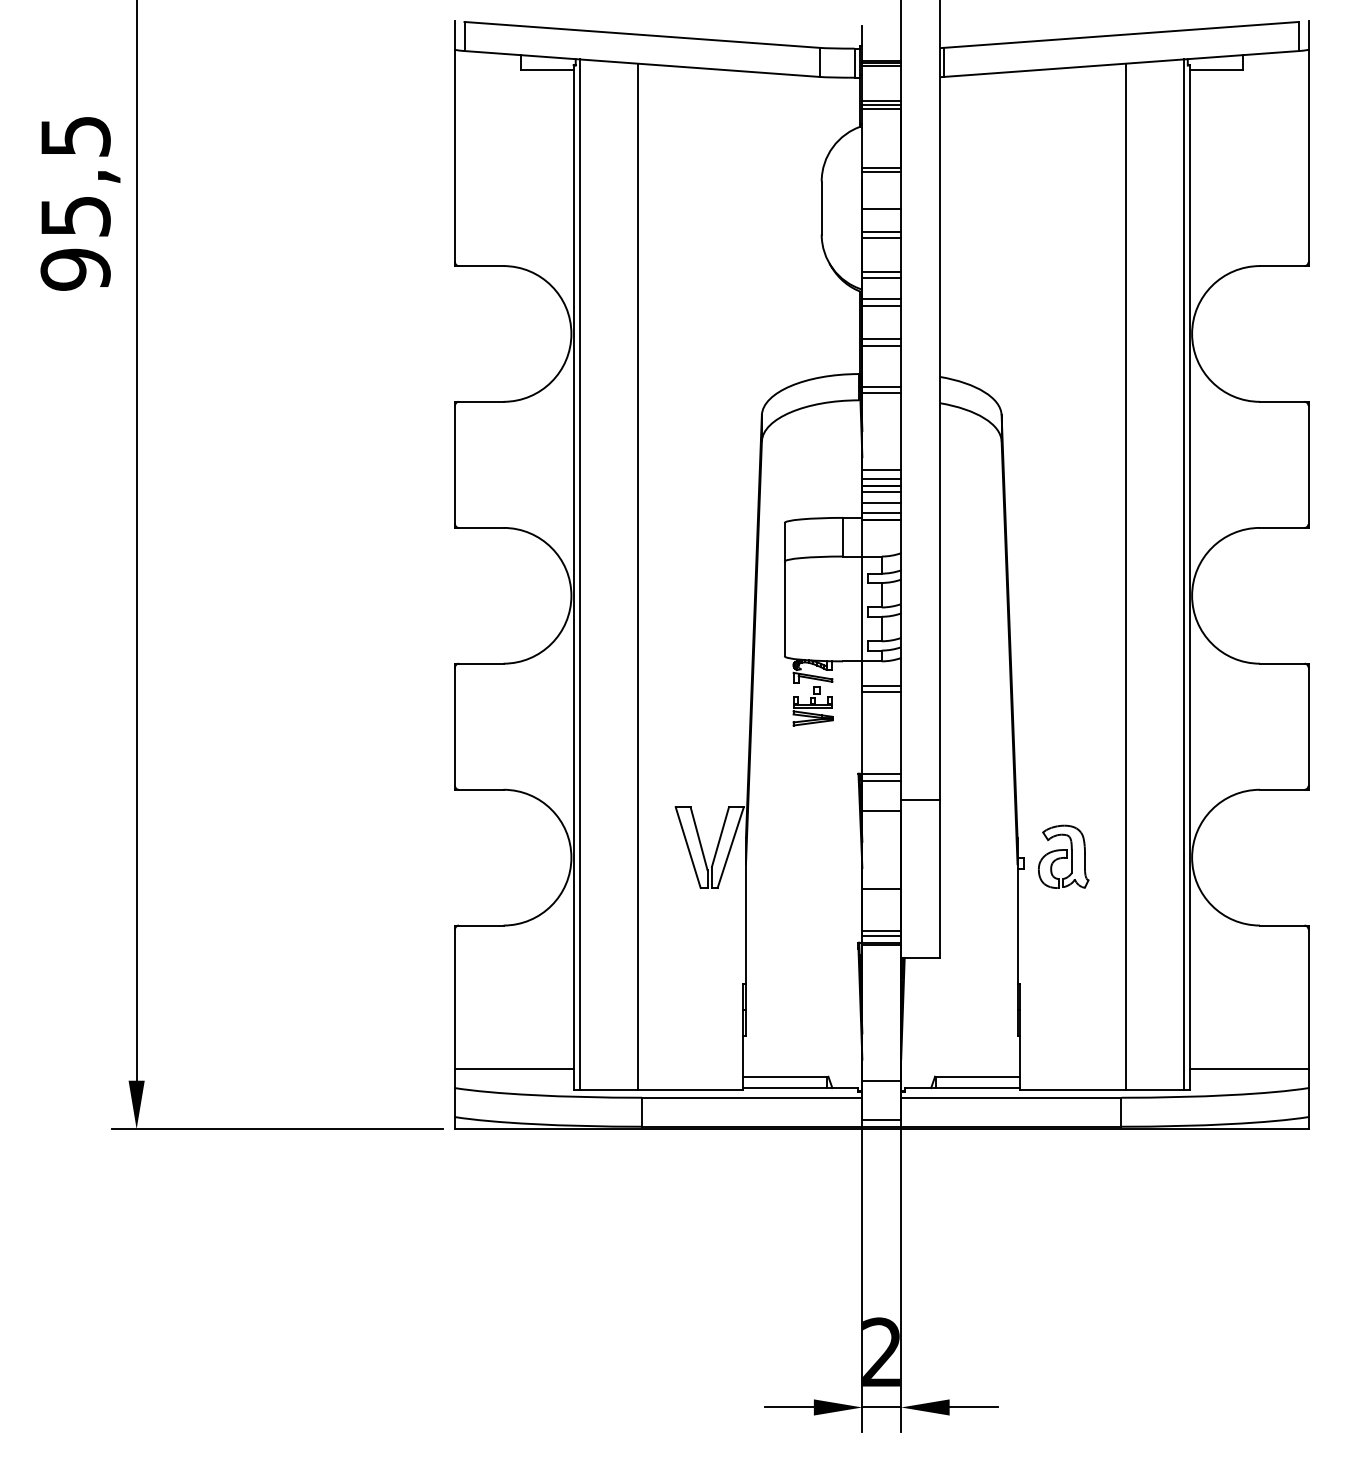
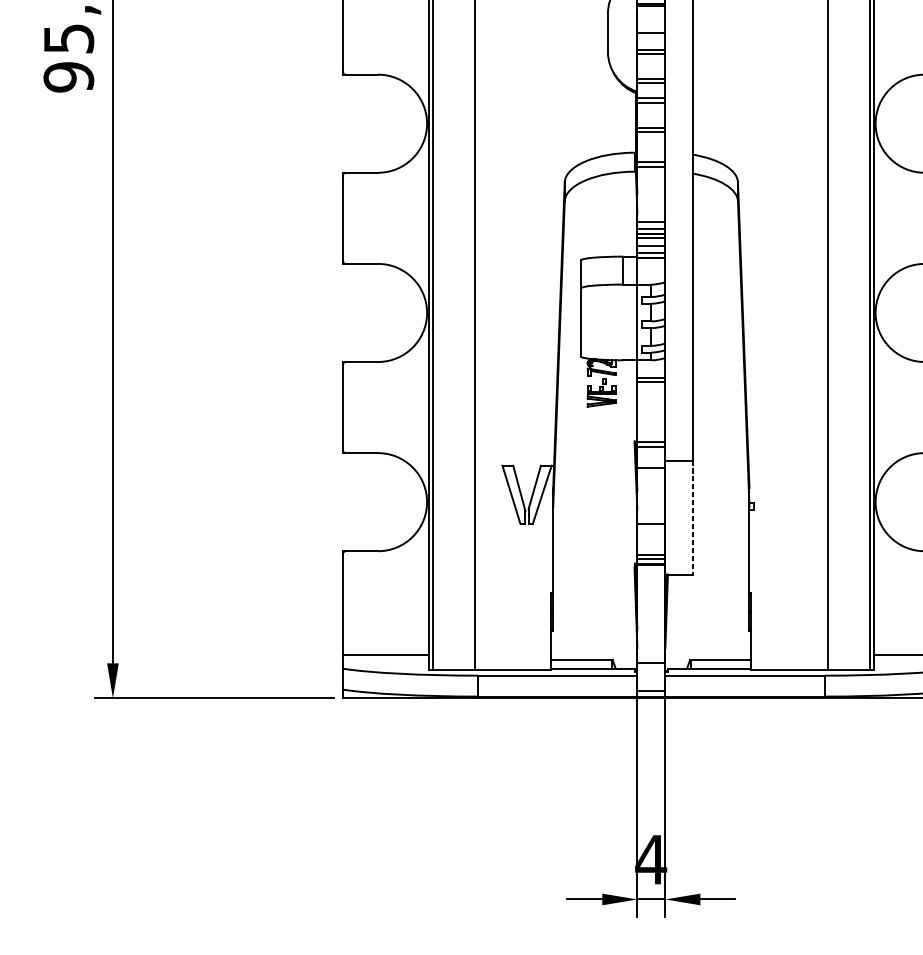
part: (1063, 856) -> (782, 501), removed
line: (939, 878) -> (693, 517), solid -> dashed
text: (881, 1351) -> (651, 859), 2 -> 4

